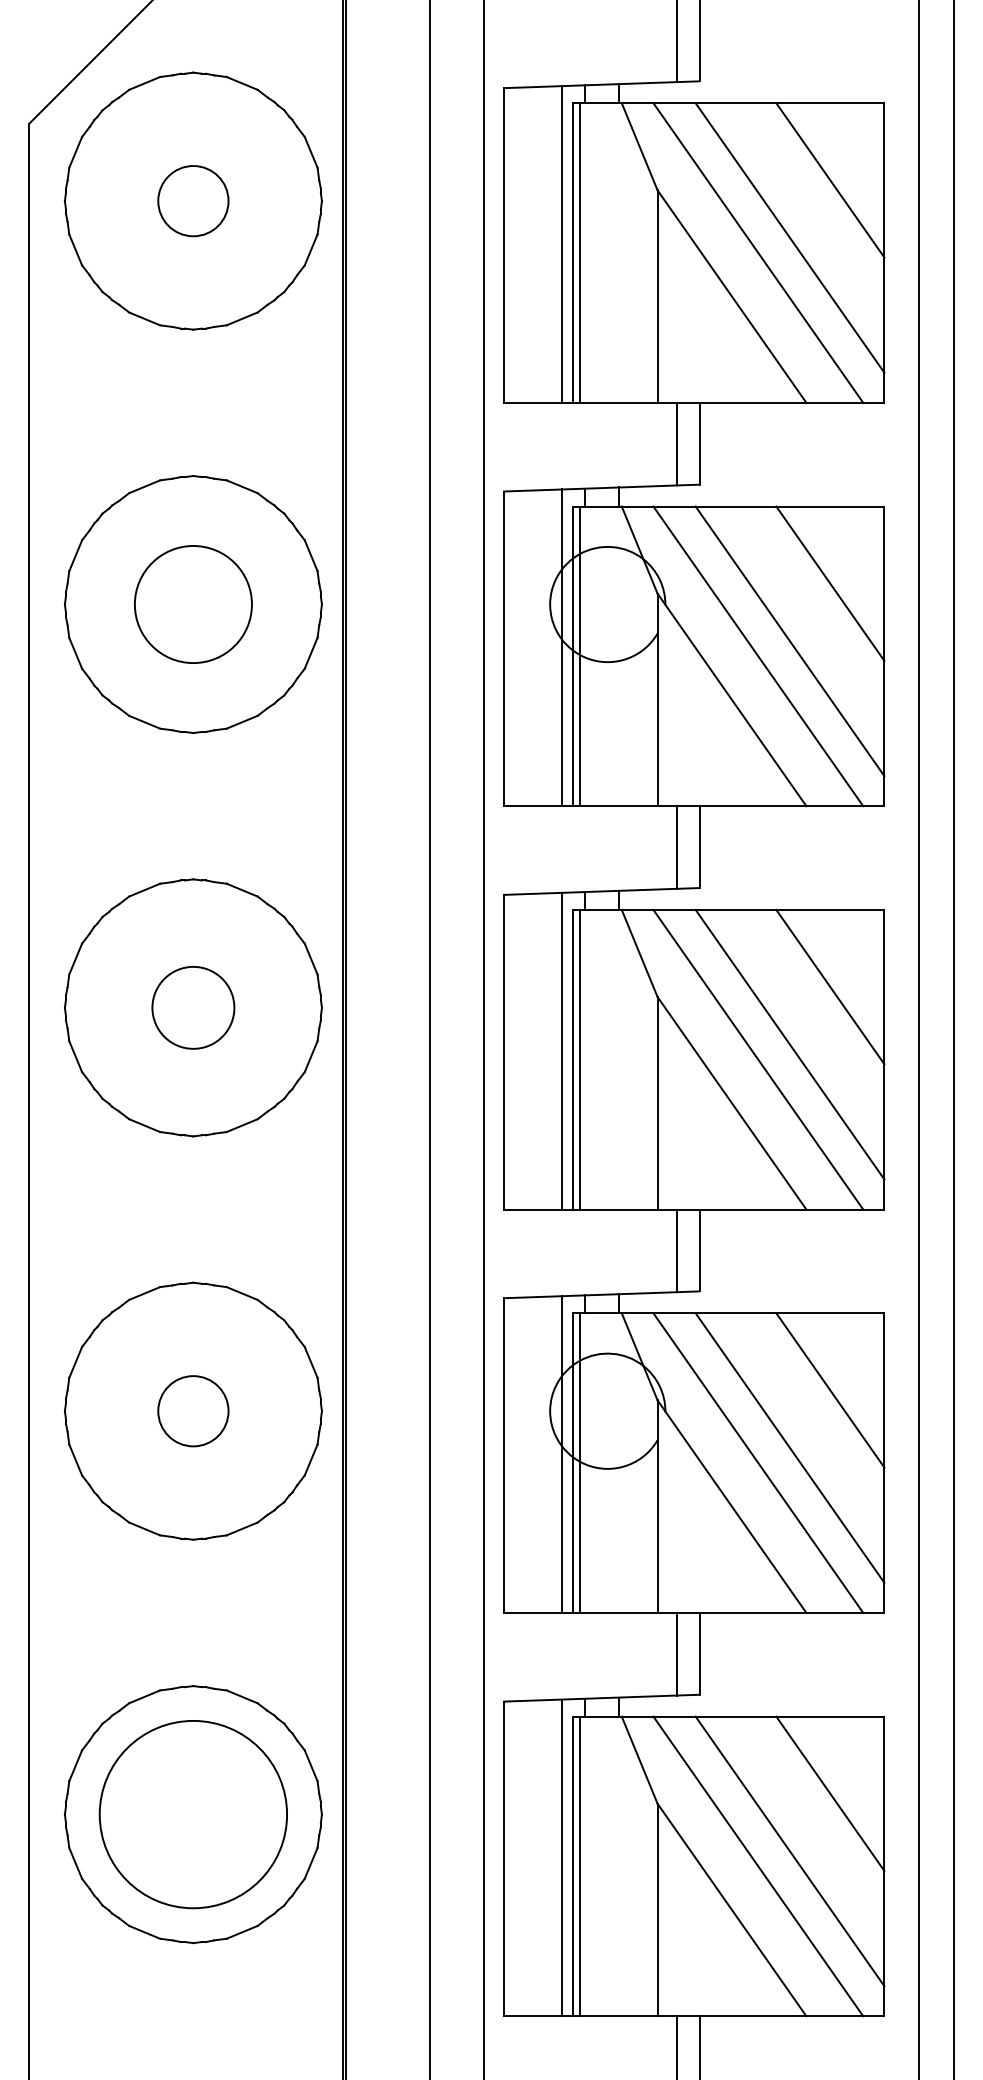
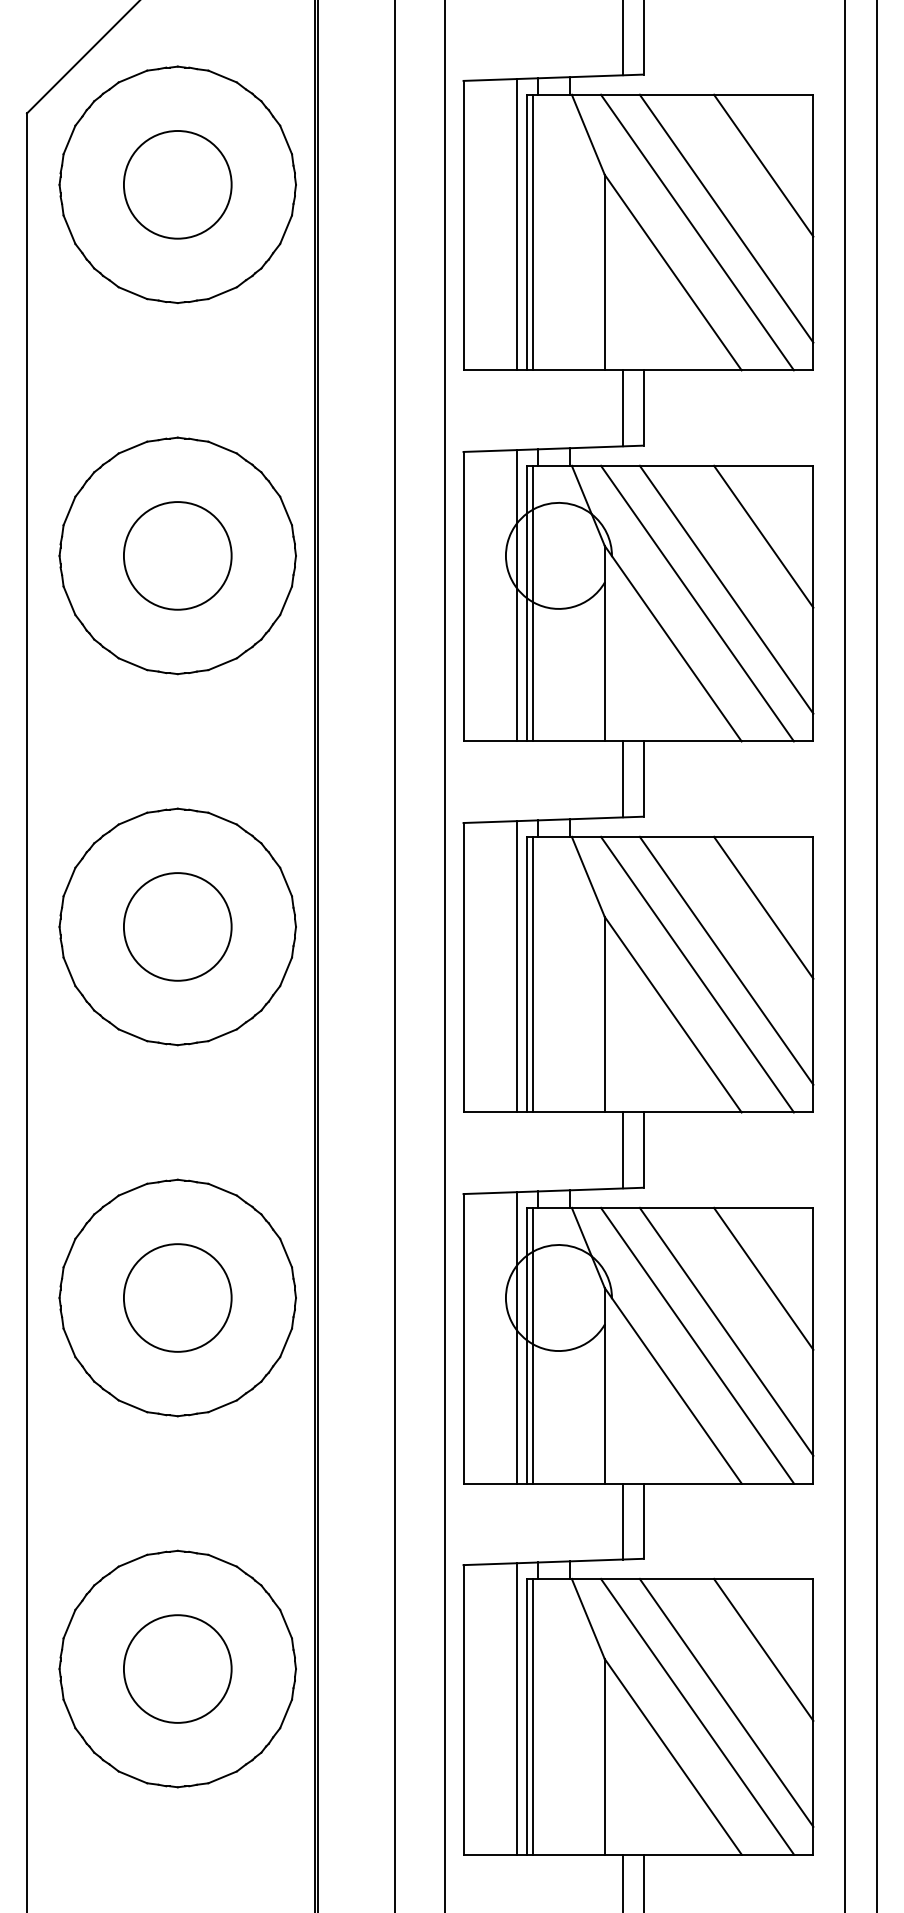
circle: (192, 200) -> (176, 184), size x1.67
circle: (192, 1007) -> (176, 926), size x1.43
circle: (192, 1410) -> (176, 1297), size x1.67
circle: (192, 1814) -> (176, 1668), size x0.62

